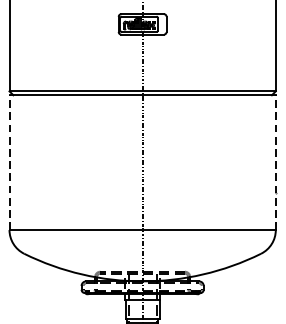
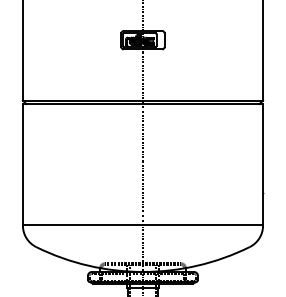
line: (9, 162) -> (22, 164), dashed -> solid
line: (276, 162) -> (263, 164), dashed -> solid

